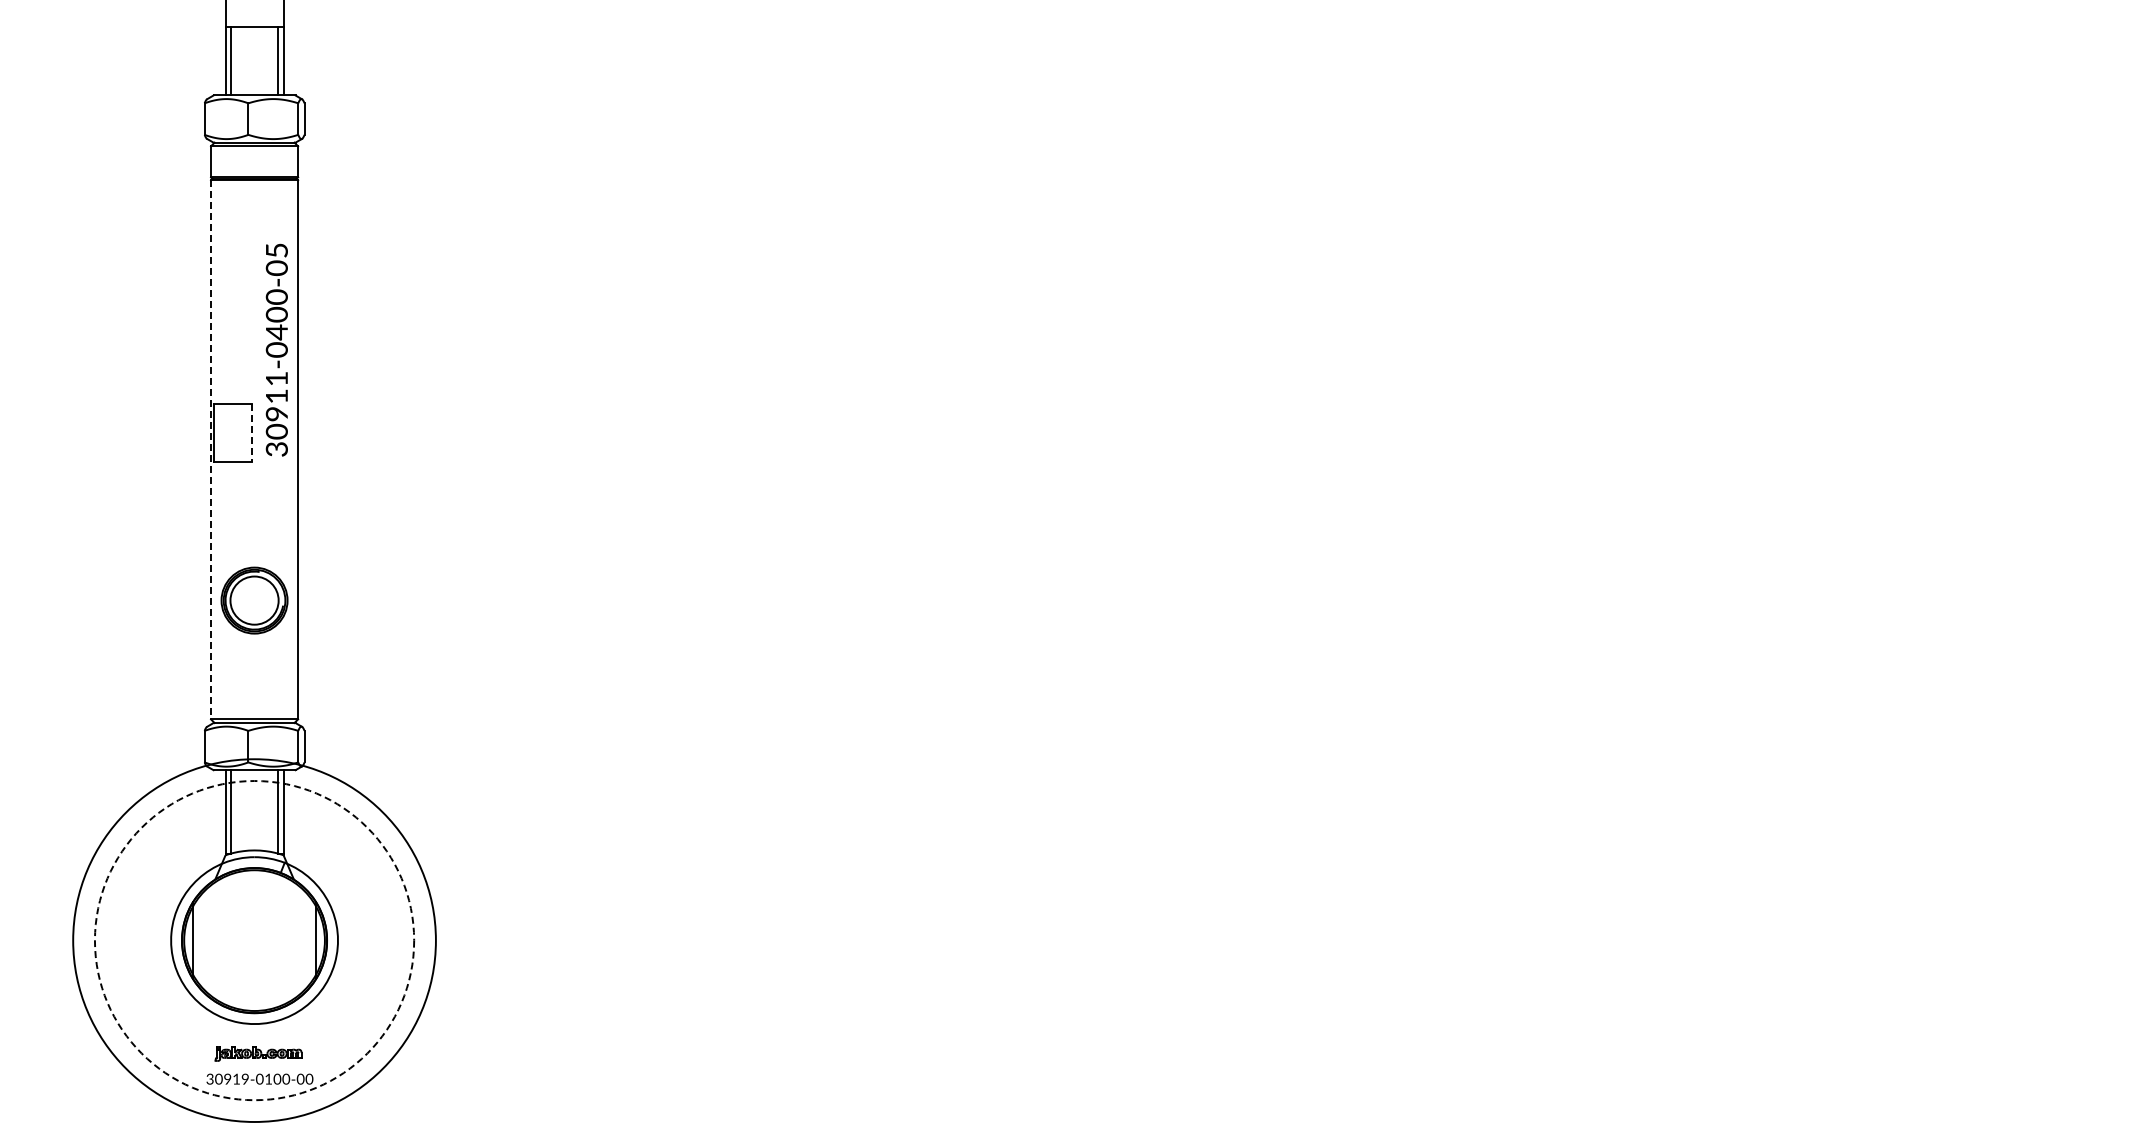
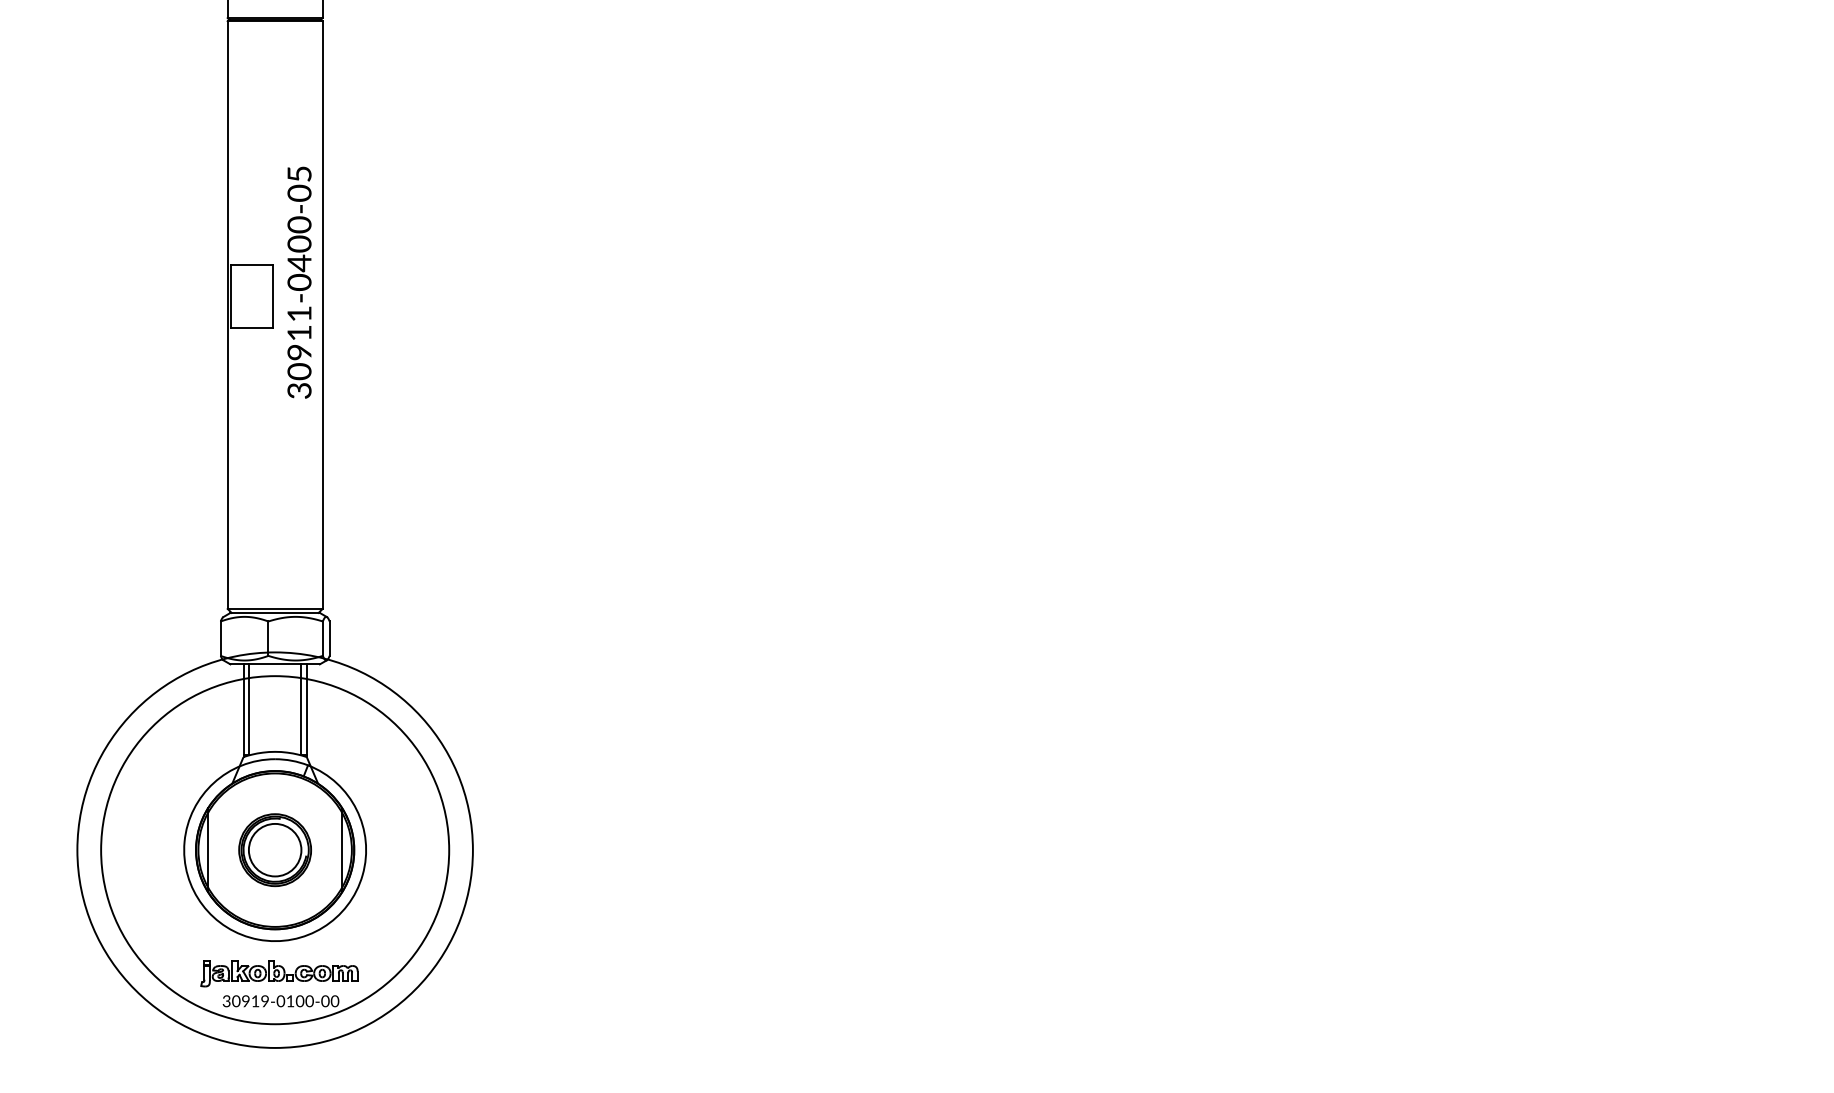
text: (276, 349) -> (299, 281), moved
line: (252, 433) -> (272, 297), dashed -> solid
line: (211, 449) -> (228, 314), dashed -> solid
part: (254, 600) -> (275, 850), moved
circle: (254, 940) -> (275, 850), dashed -> solid
part: (258, 1053) -> (279, 973), size x1.67

